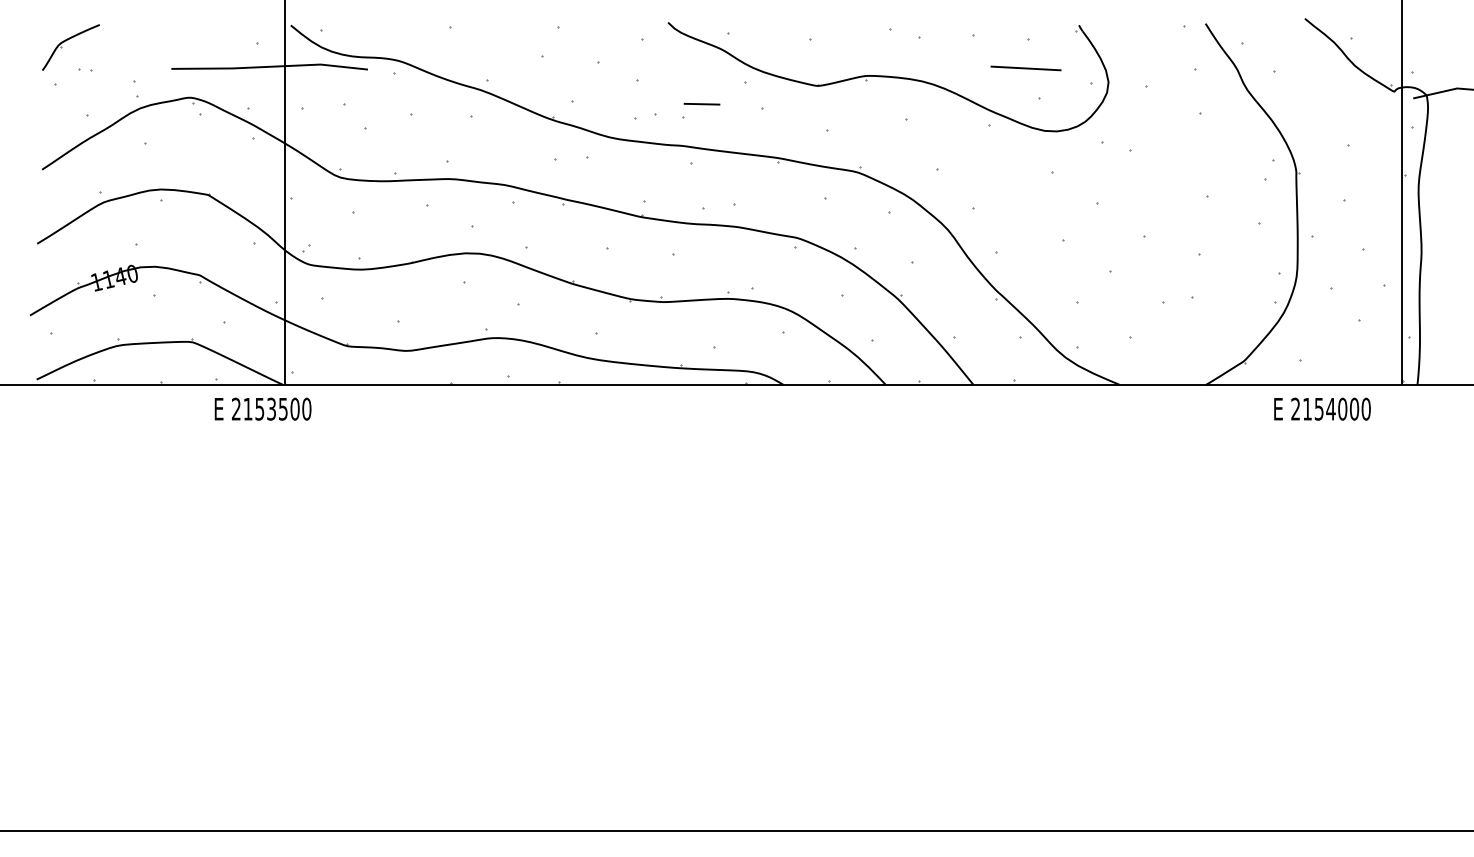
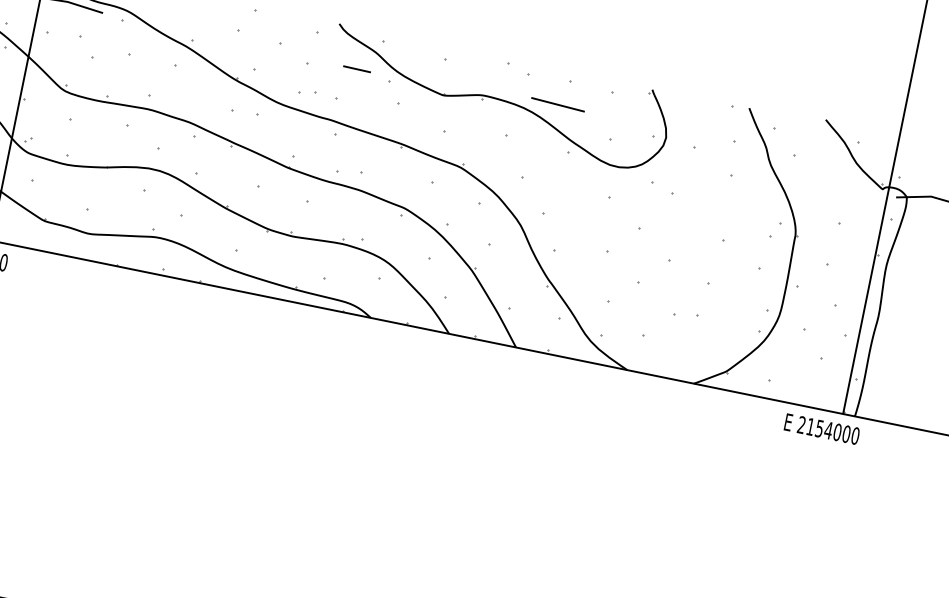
line: (1025, 68) -> (557, 104), moved
line: (701, 103) -> (356, 68), moved
text: (1322, 408) -> (822, 428), moved

